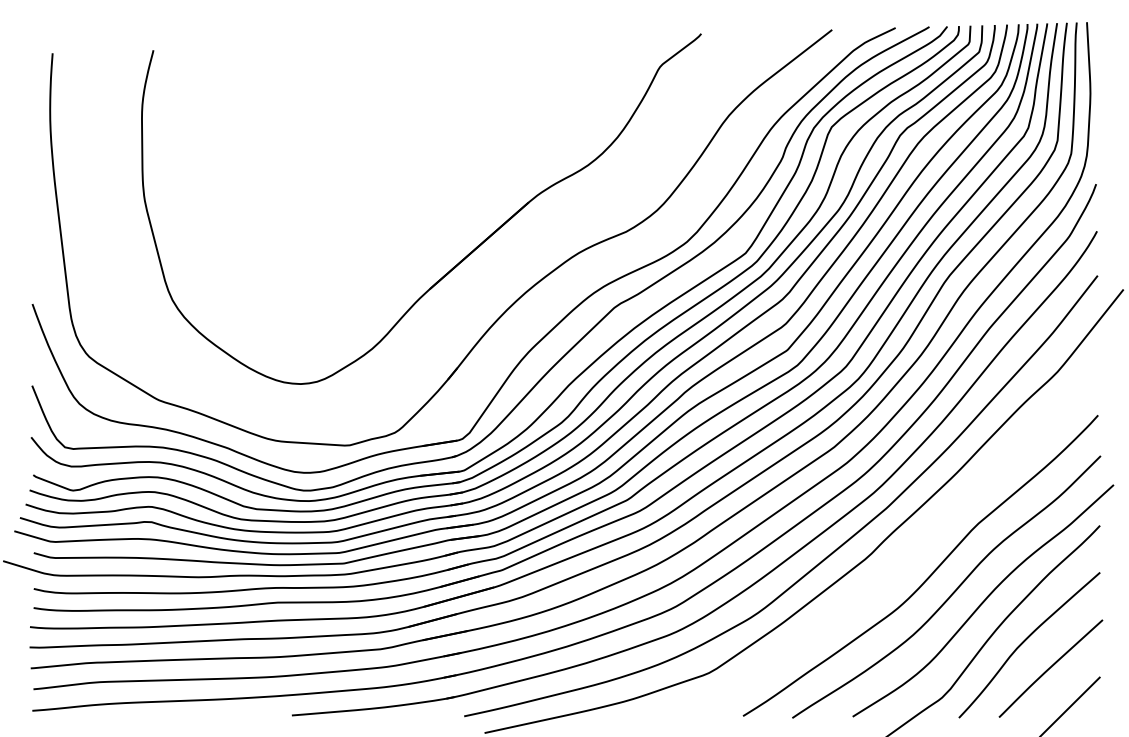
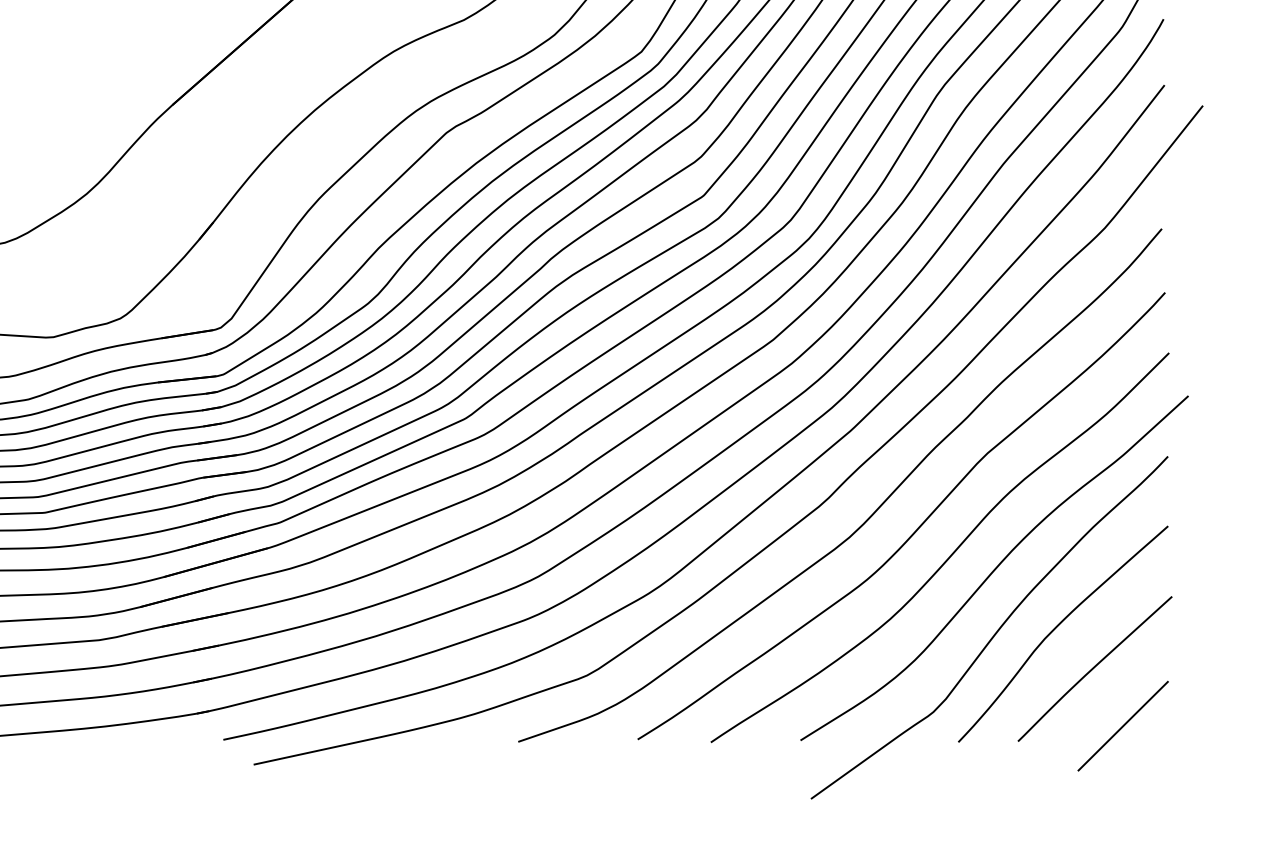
curve: (902, 561) -> (874, 509), added

